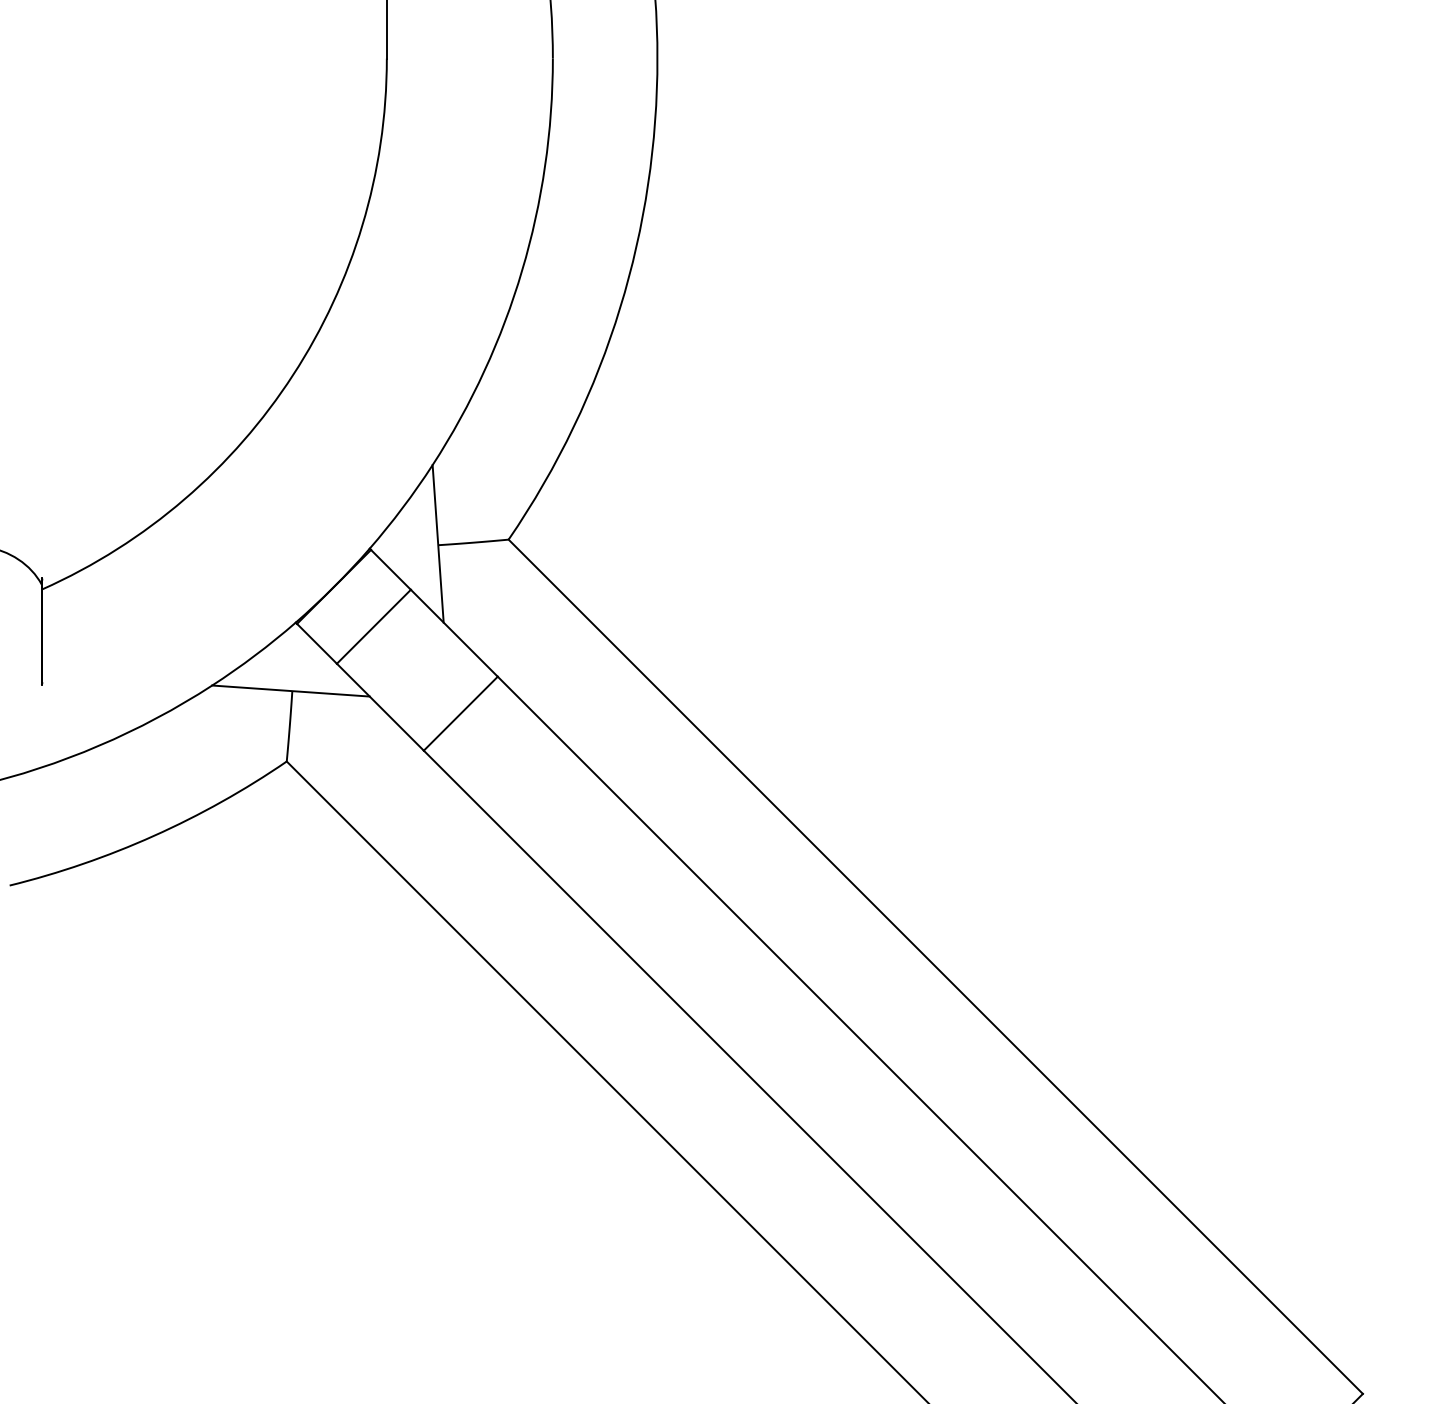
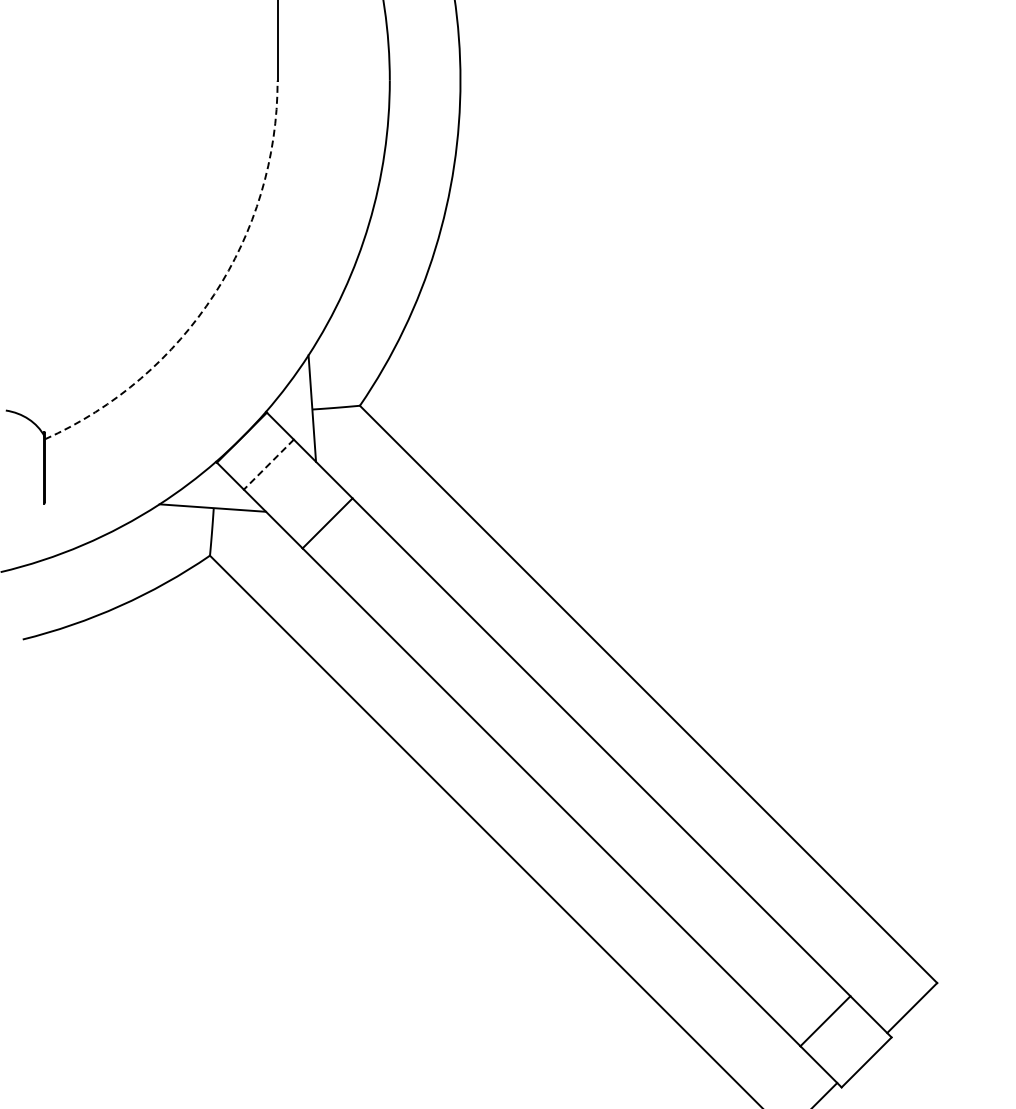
arc: (293, 374) -> (214, 294), solid -> dashed
line: (373, 628) -> (268, 465), solid -> dashed

